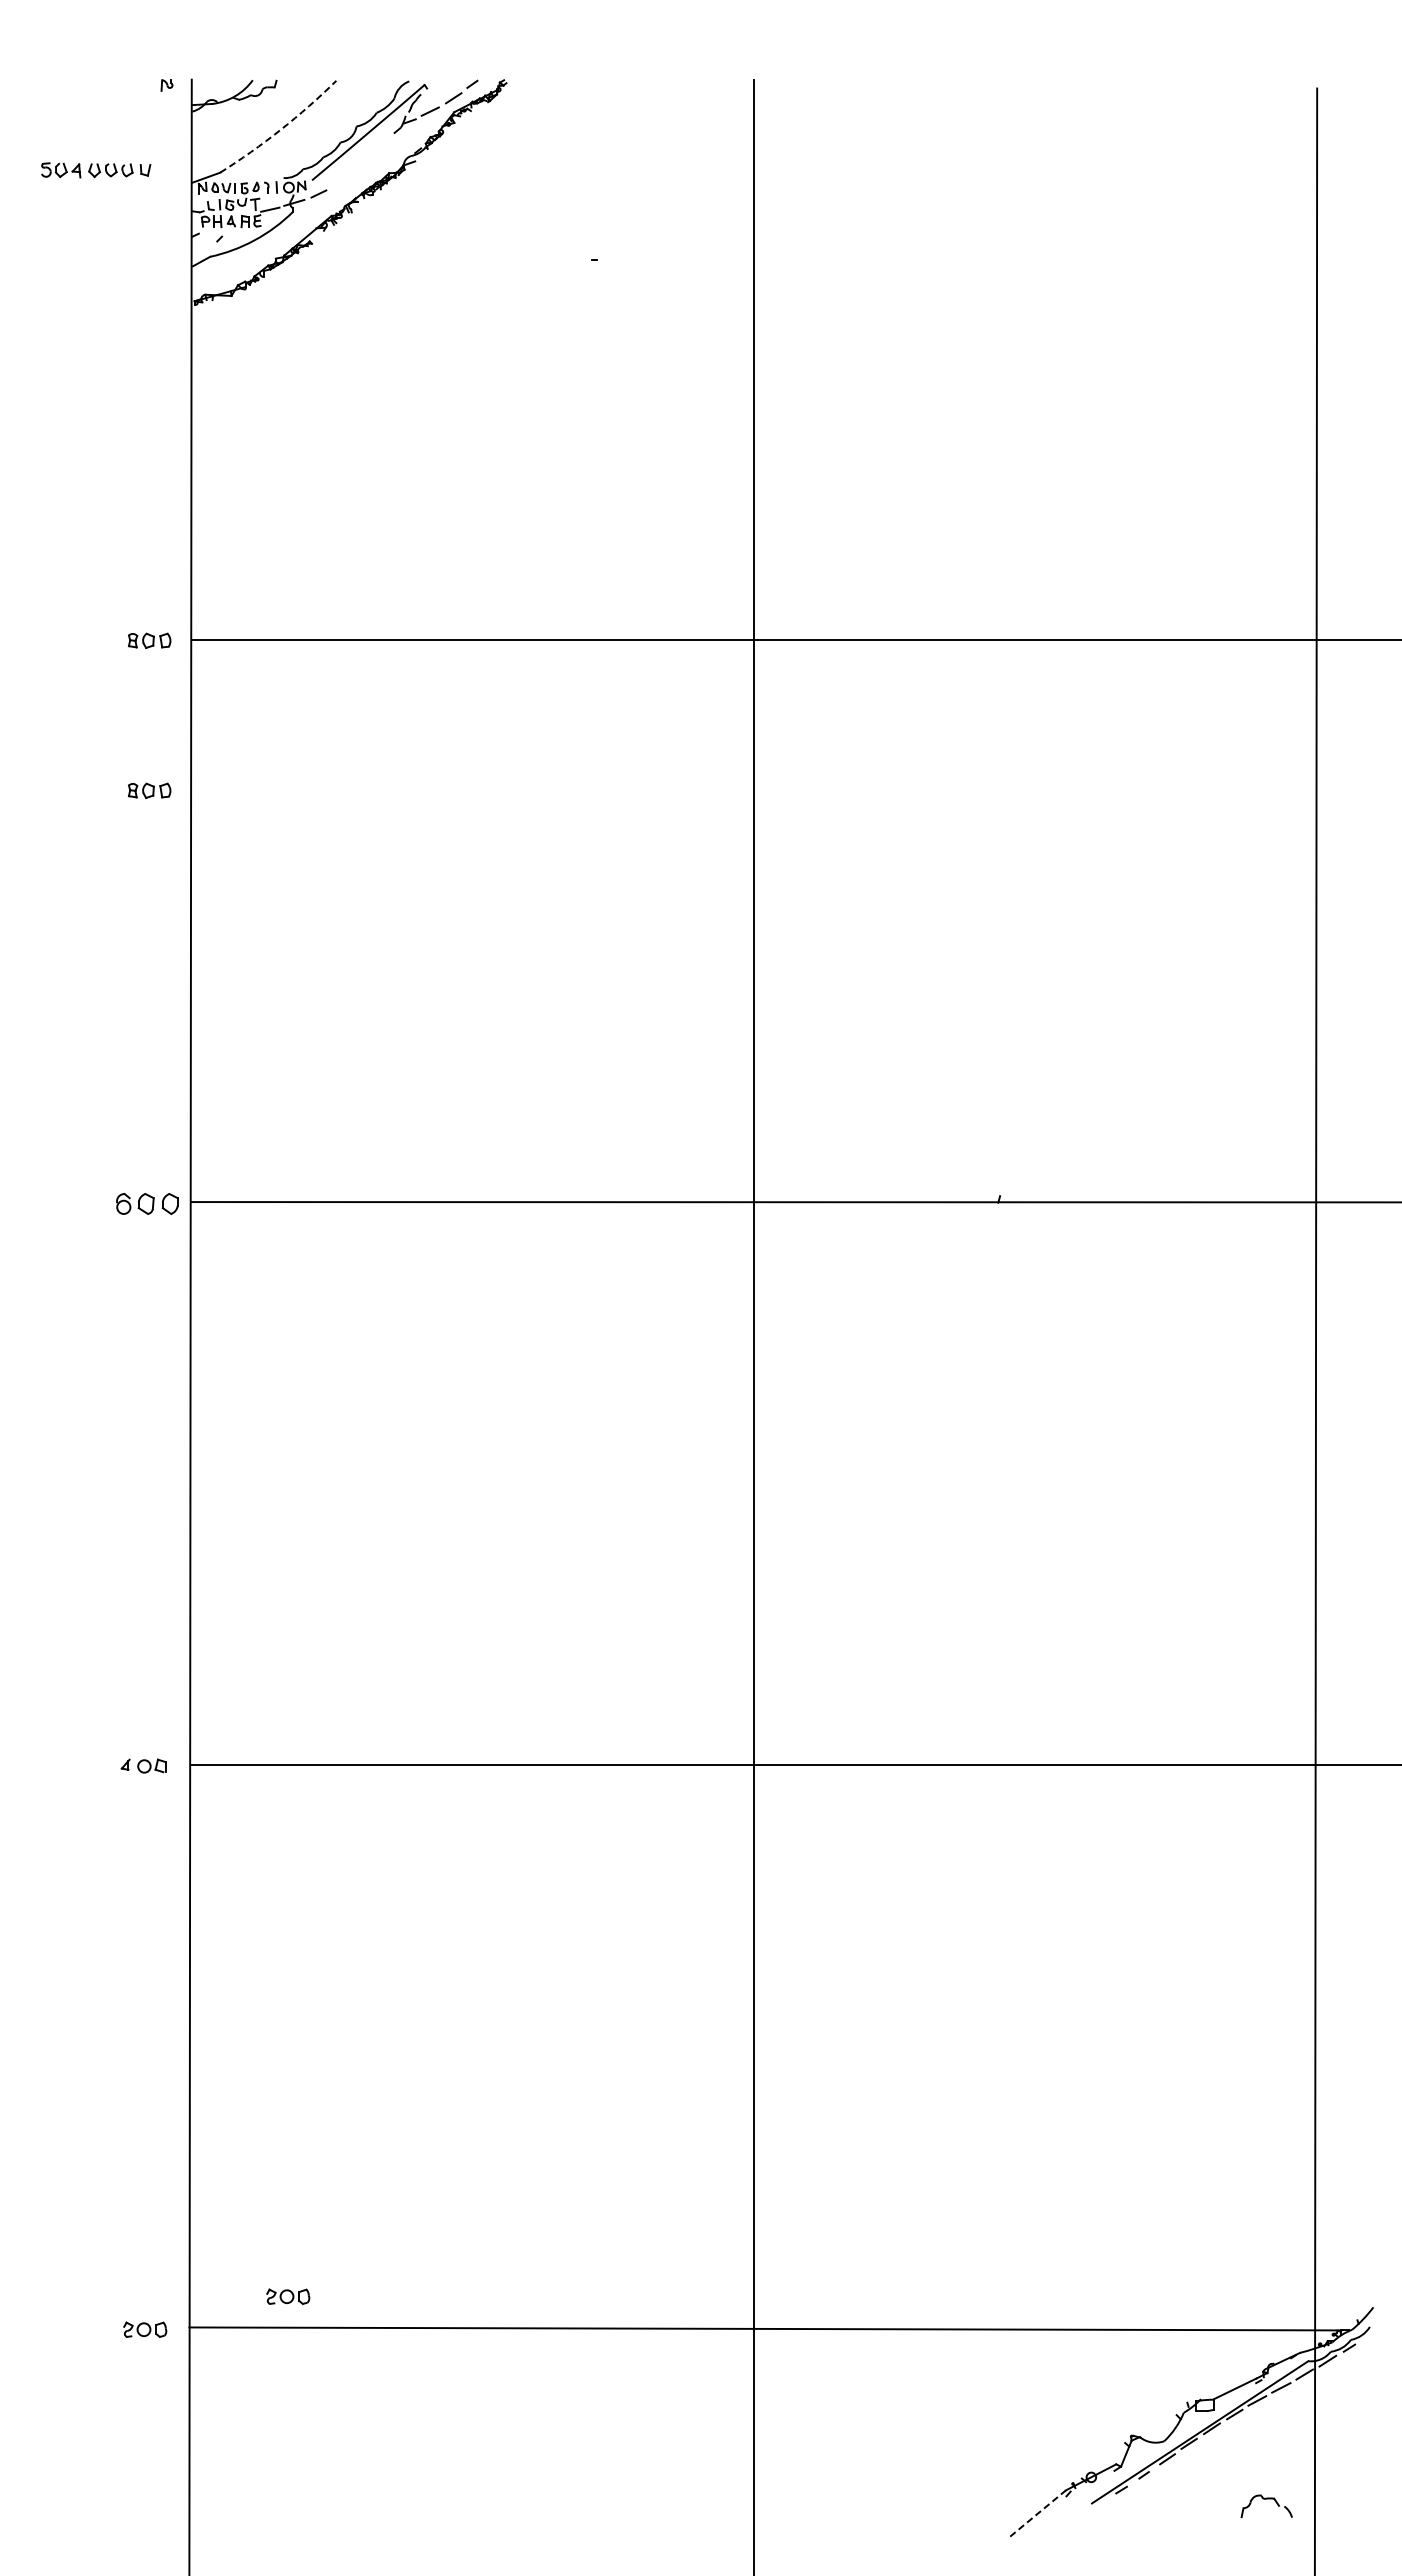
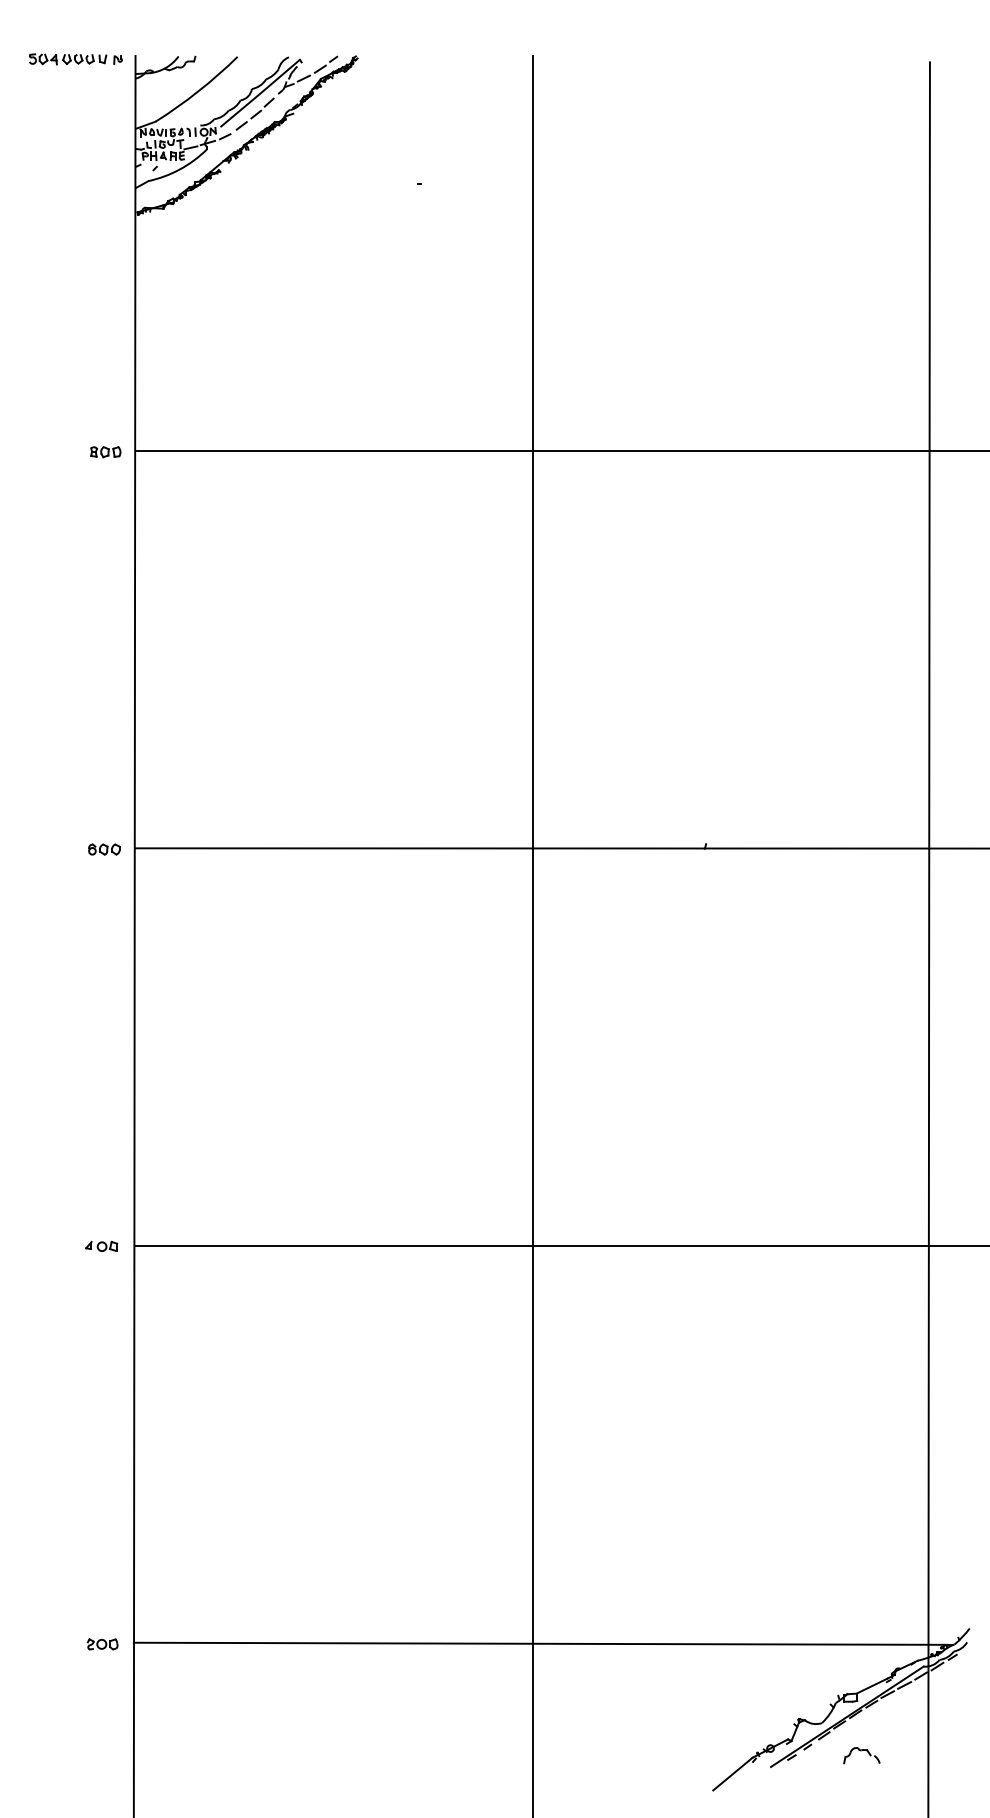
arc: (280, 129) -> (198, 91), dashed -> solid
part: (361, 161) -> (255, 113), added
part: (96, 170) -> (68, 59), moved
part: (149, 790) -> (105, 557), removed
part: (147, 1203) -> (104, 849), size x0.71
part: (288, 2296) -> (203, 1620), removed
part: (1266, 2505) -> (861, 1755), moved
line: (1038, 2513) -> (733, 1774), dashed -> solid

